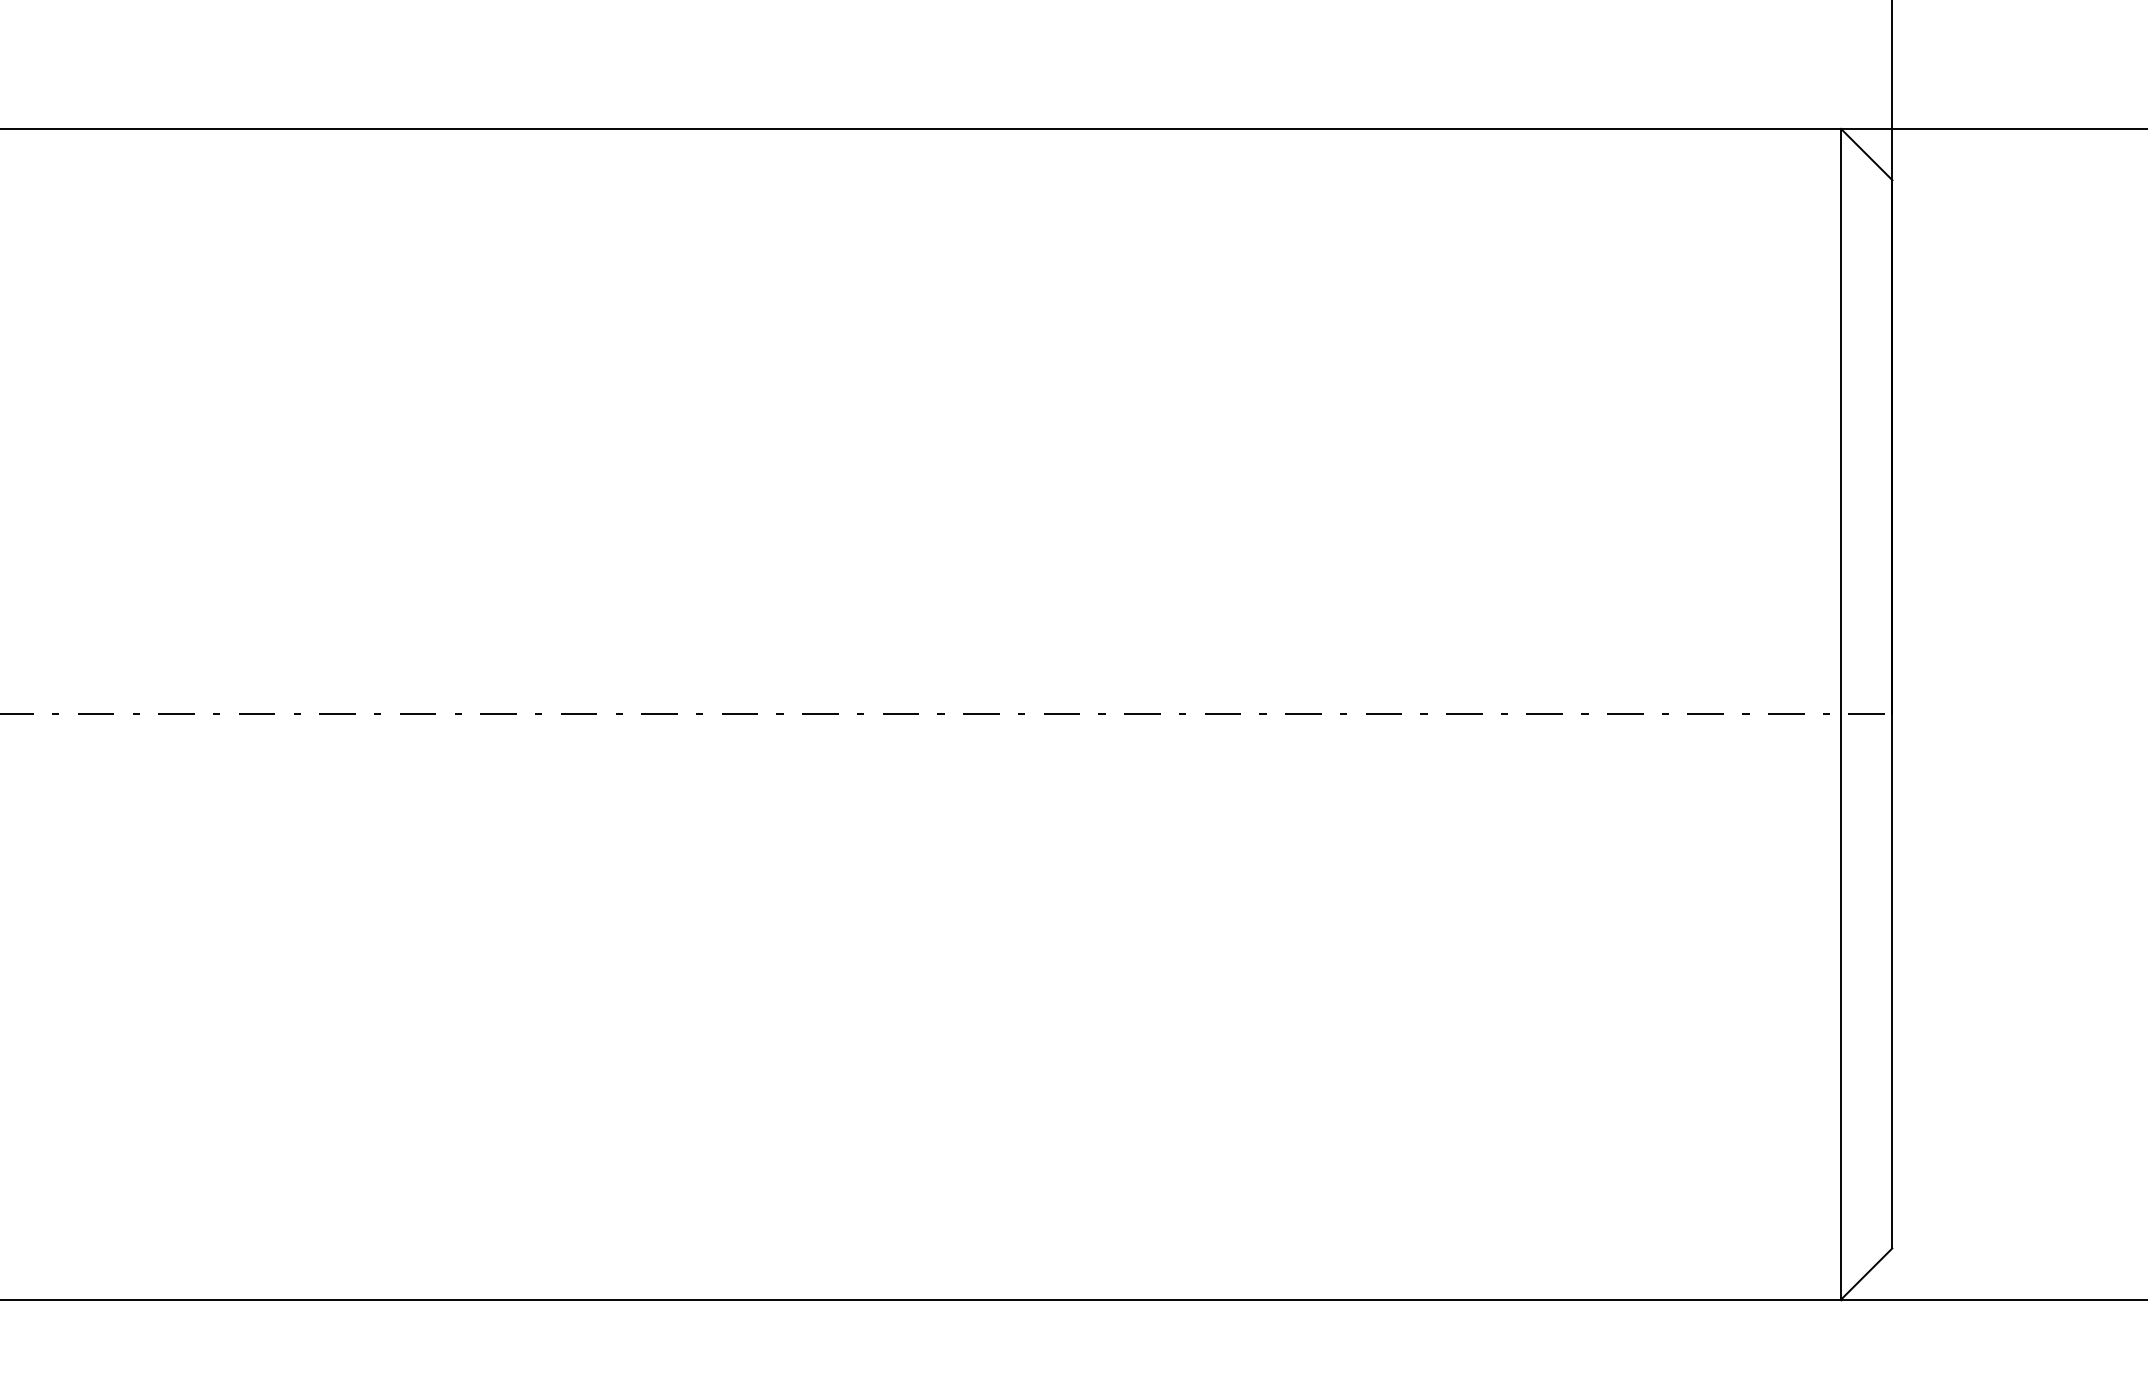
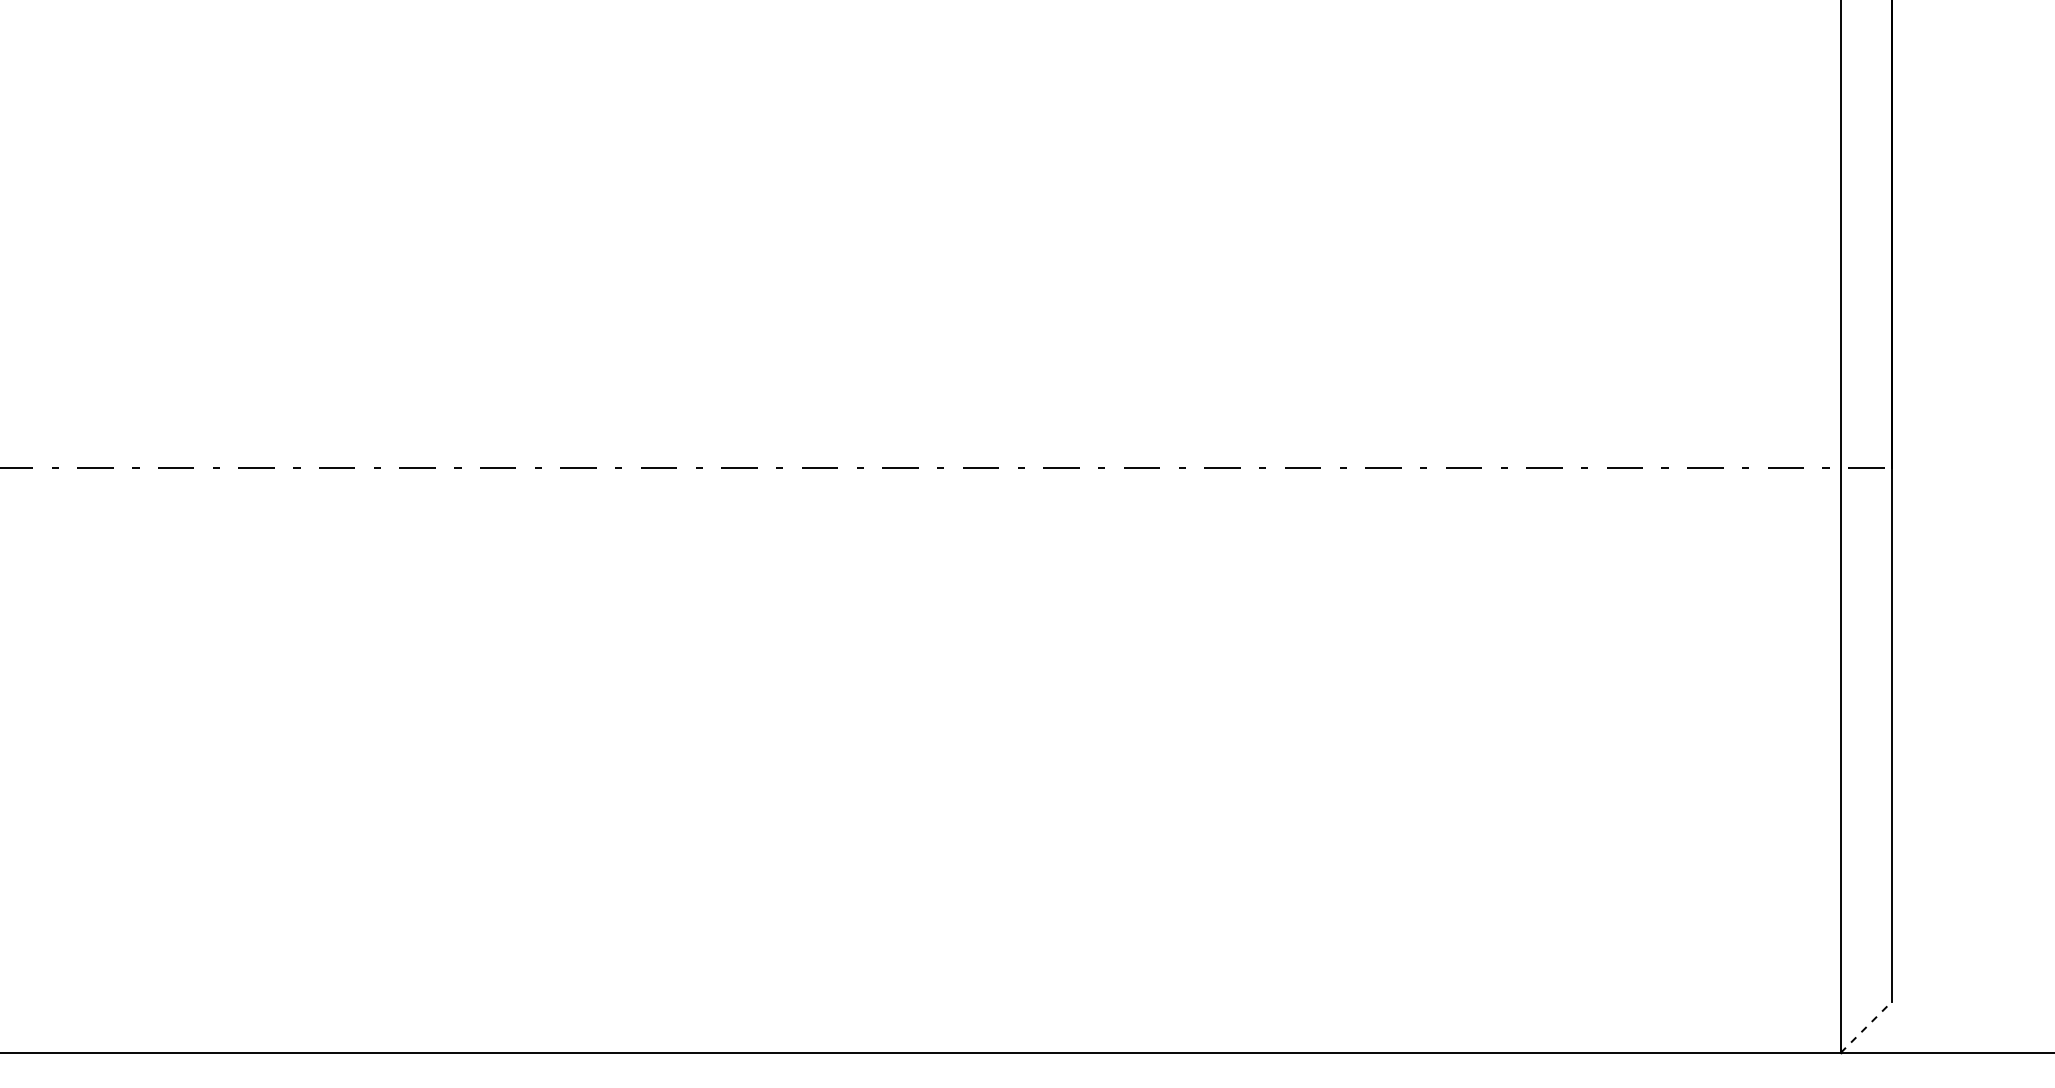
line: (1867, 1273) -> (1867, 1026), solid -> dashed

